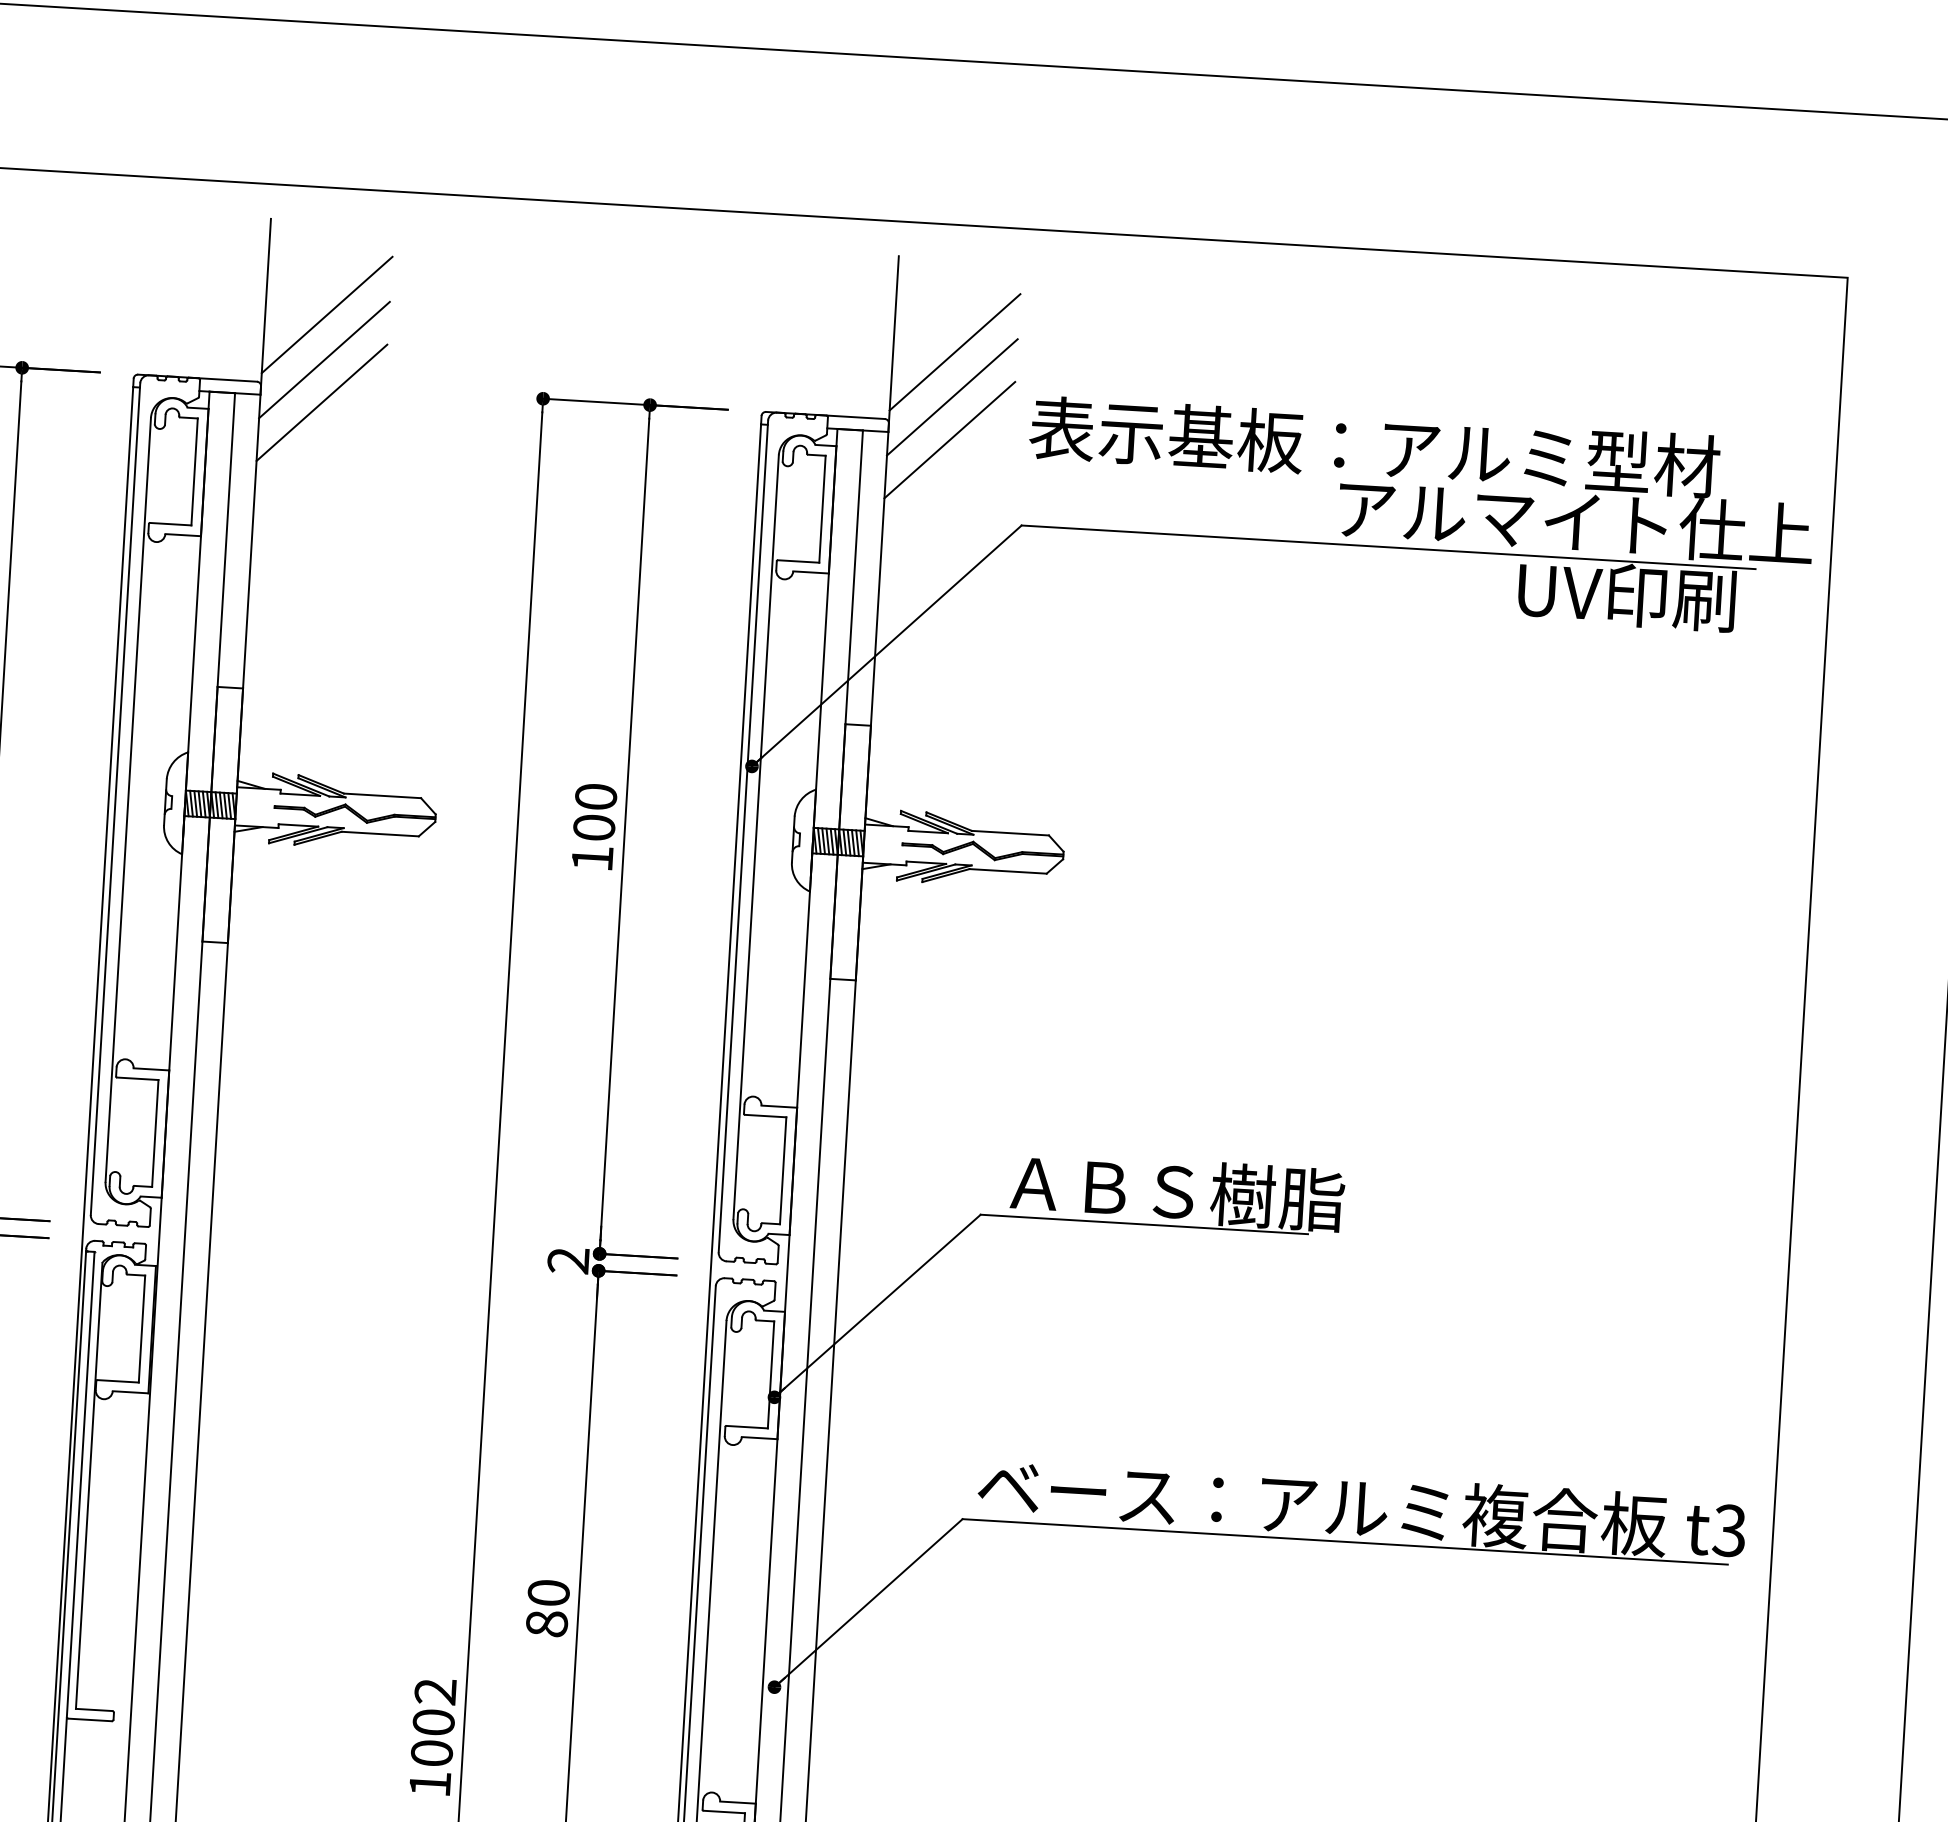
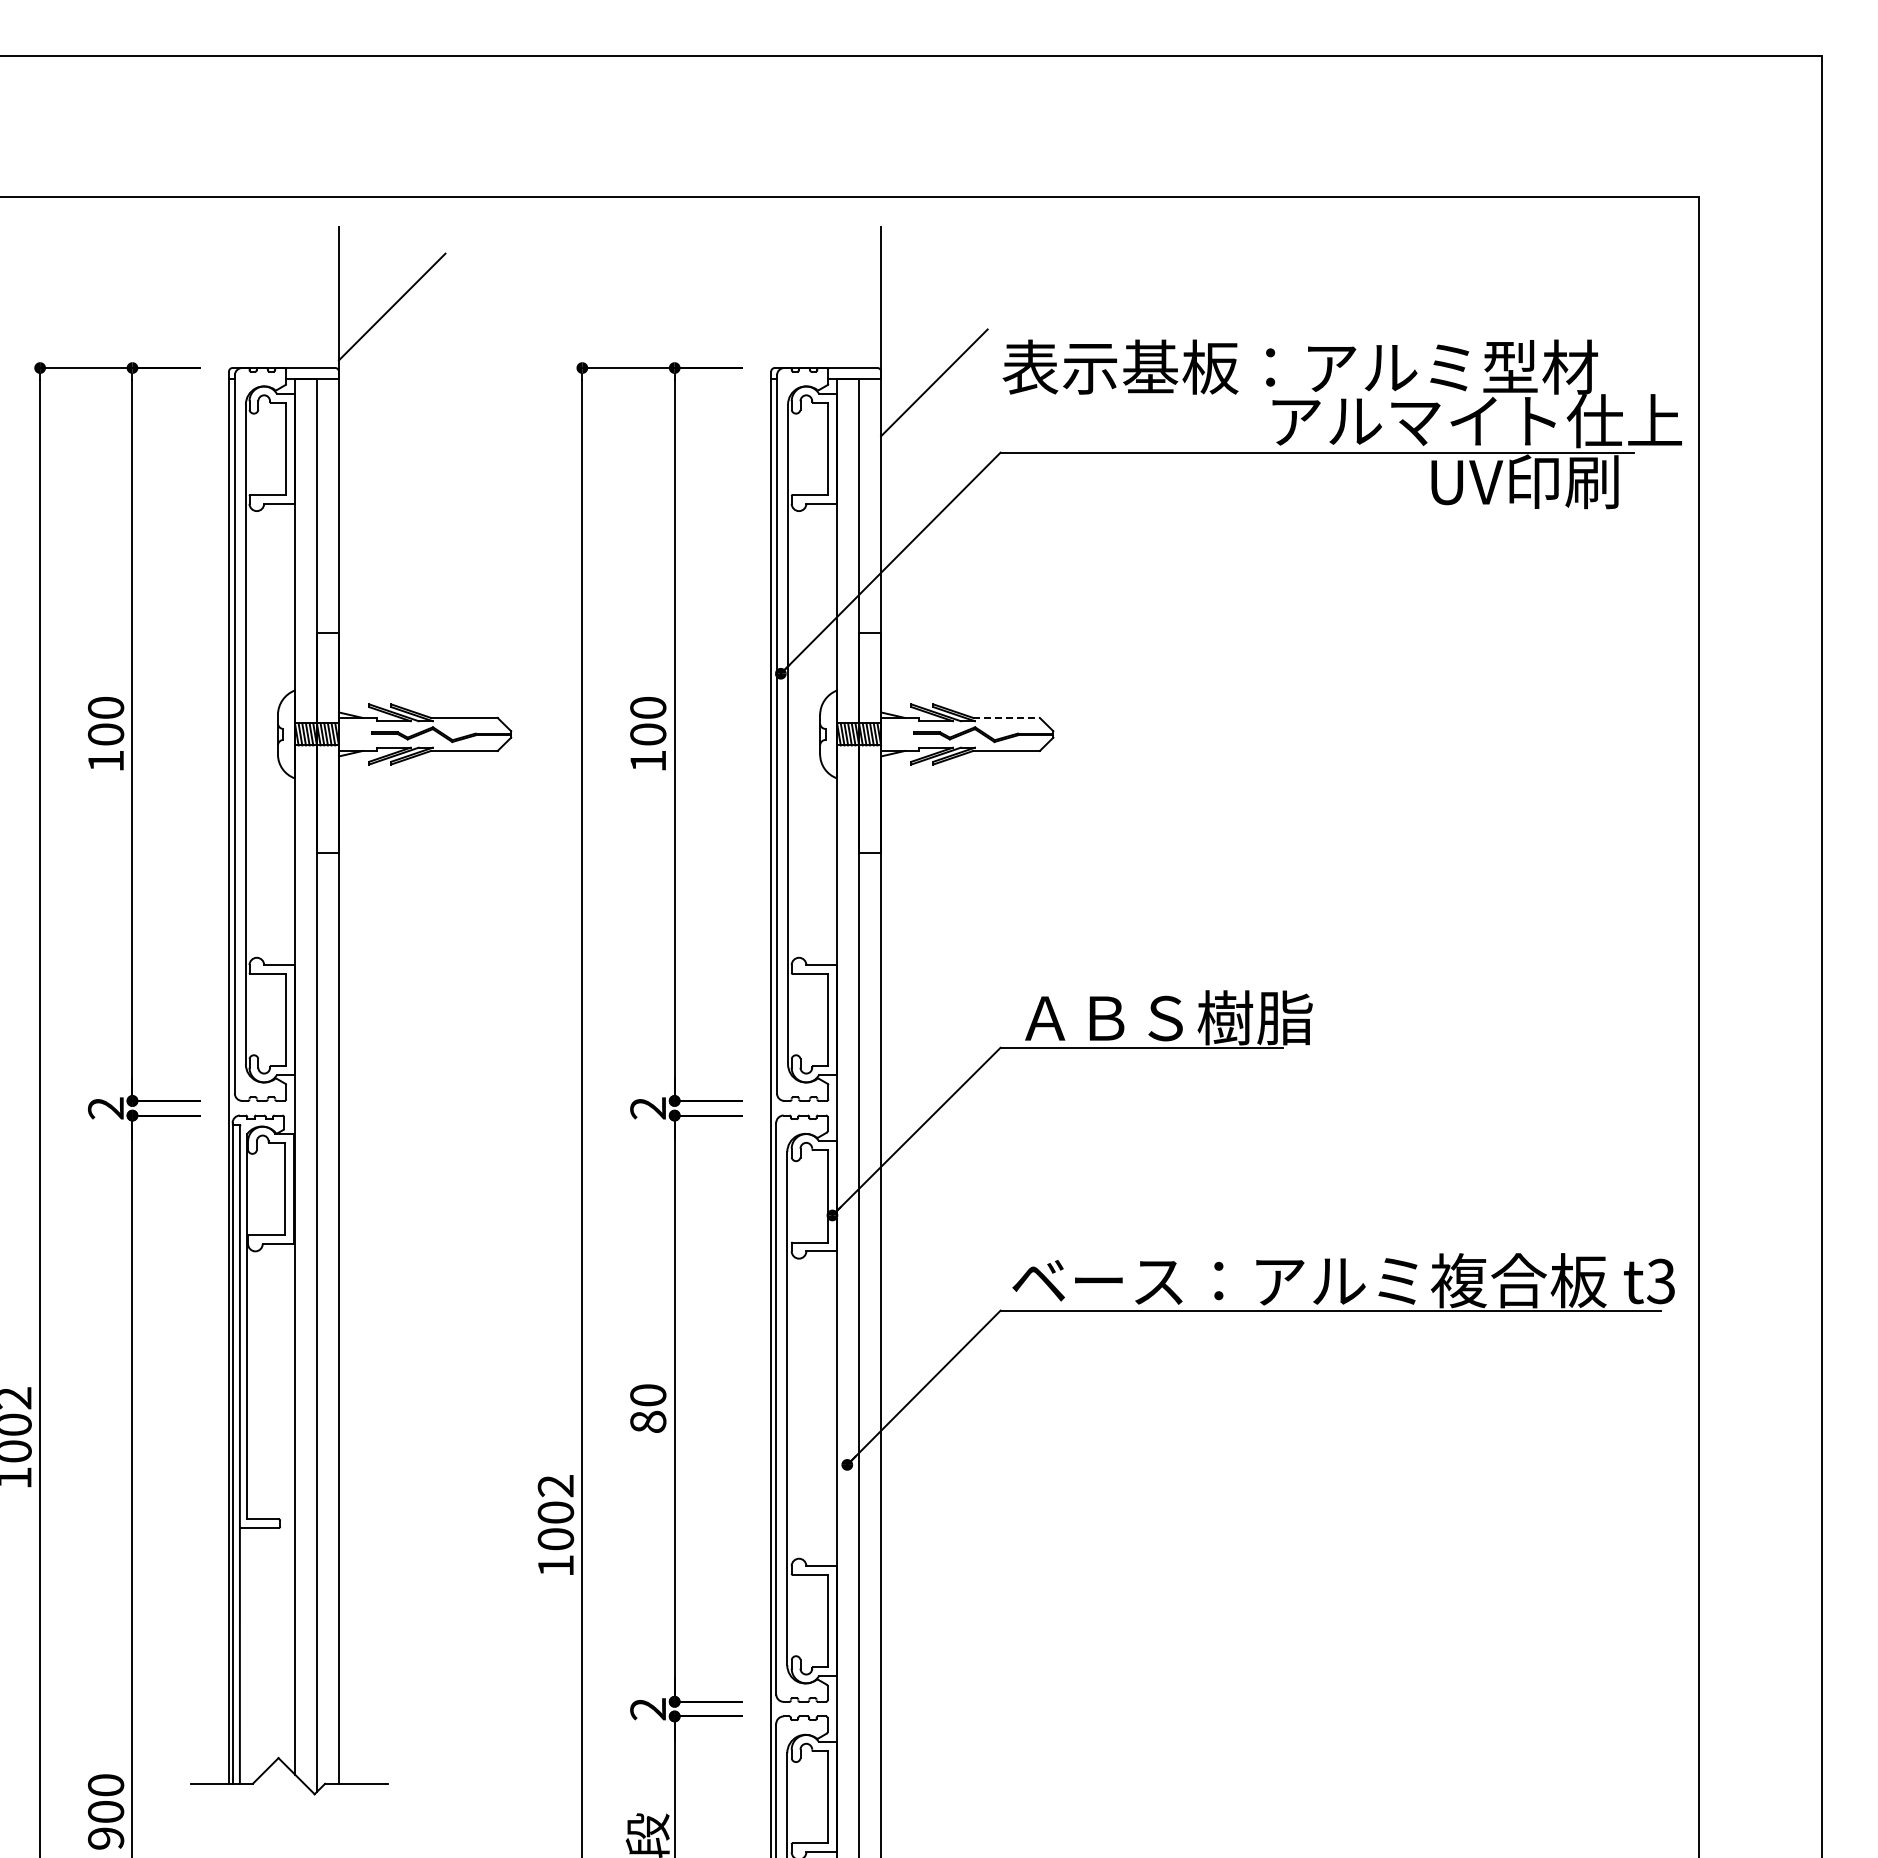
line: (955, 351) -> (934, 306), removed
line: (323, 359) -> (391, 345), removed
line: (952, 396) -> (934, 345), removed
line: (321, 402) -> (391, 382), removed
line: (1011, 832) -> (1007, 717), solid -> dashed

